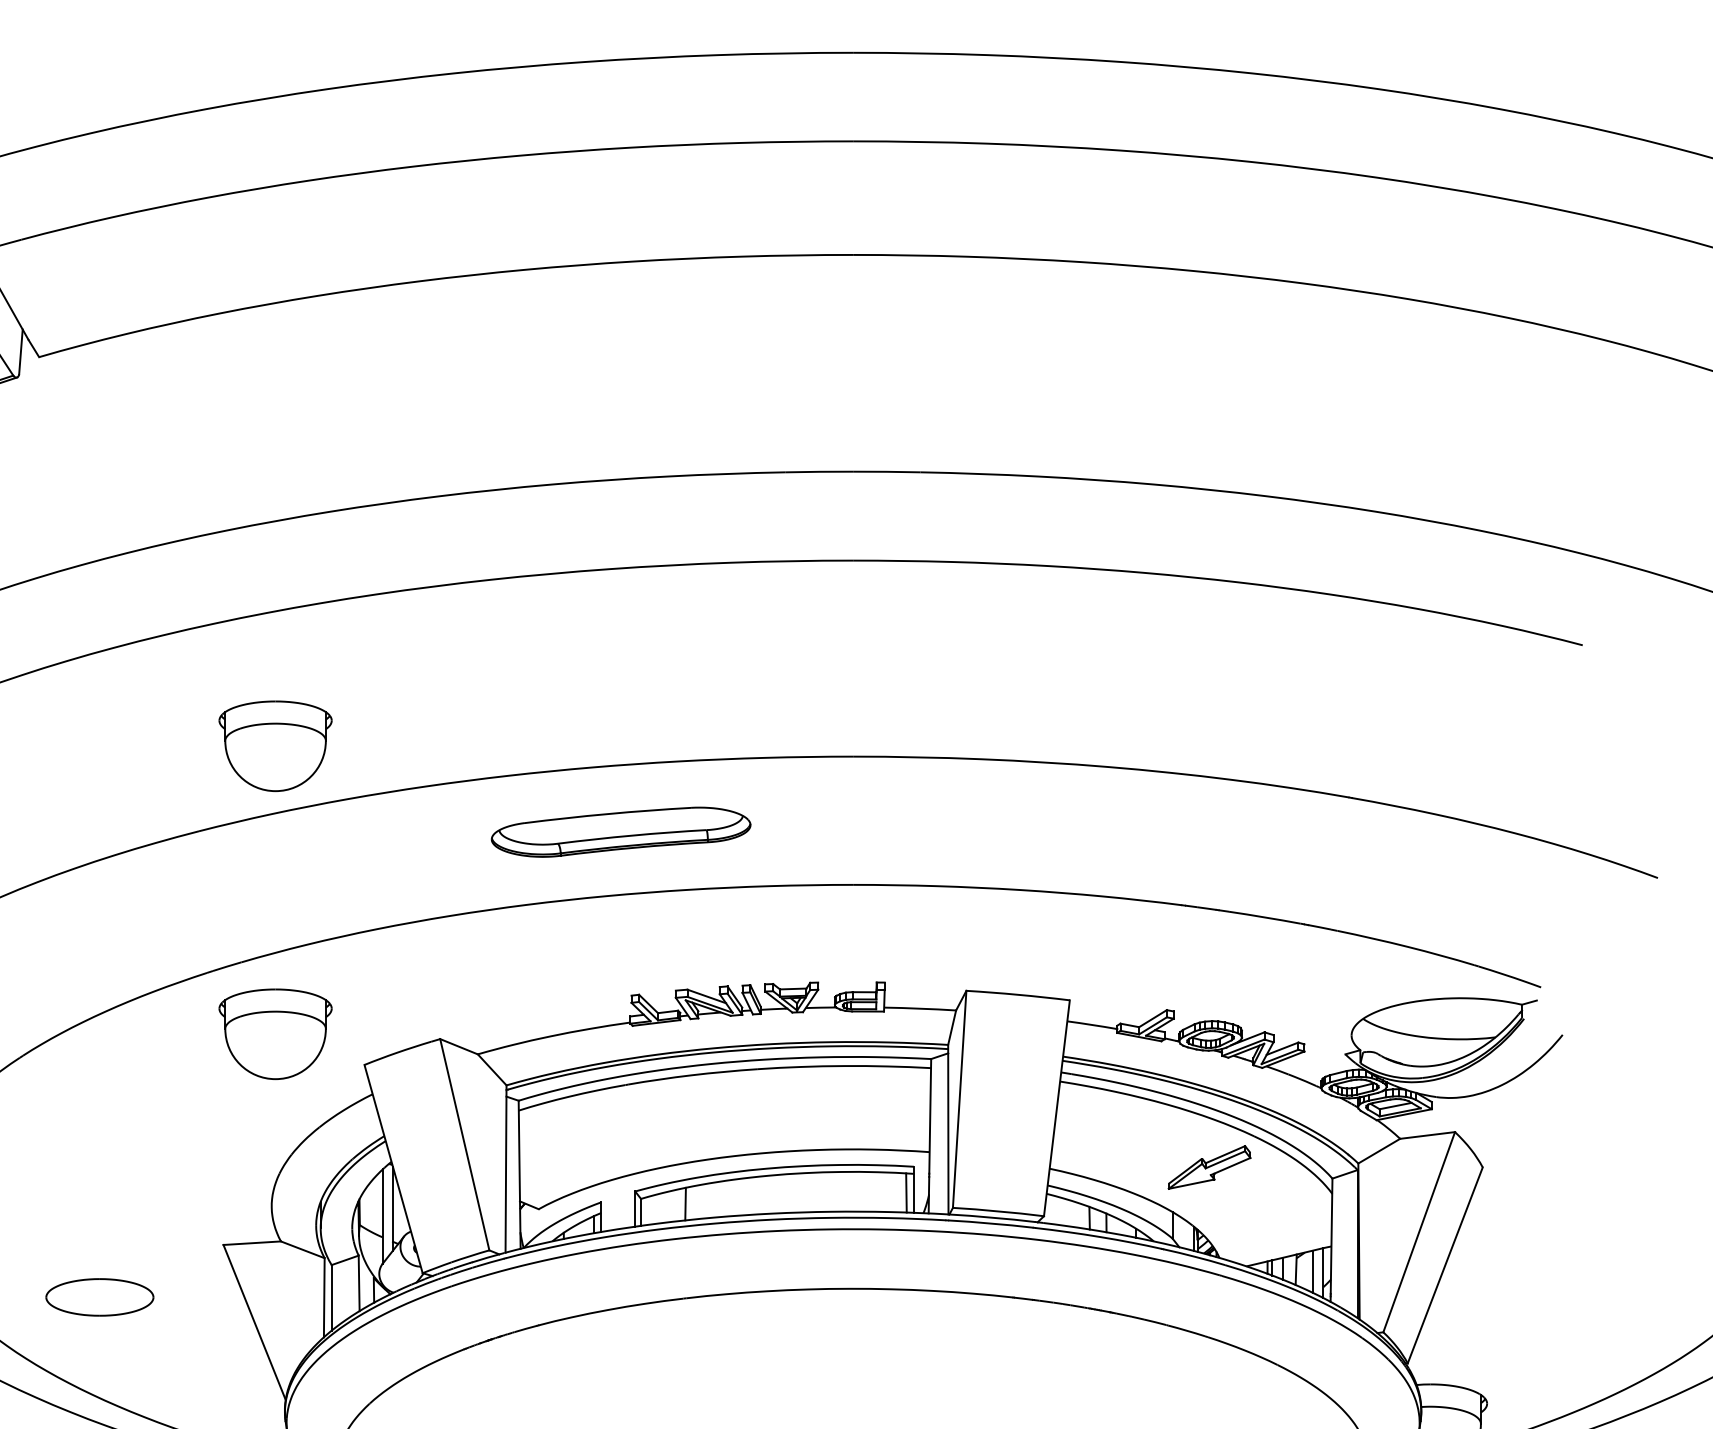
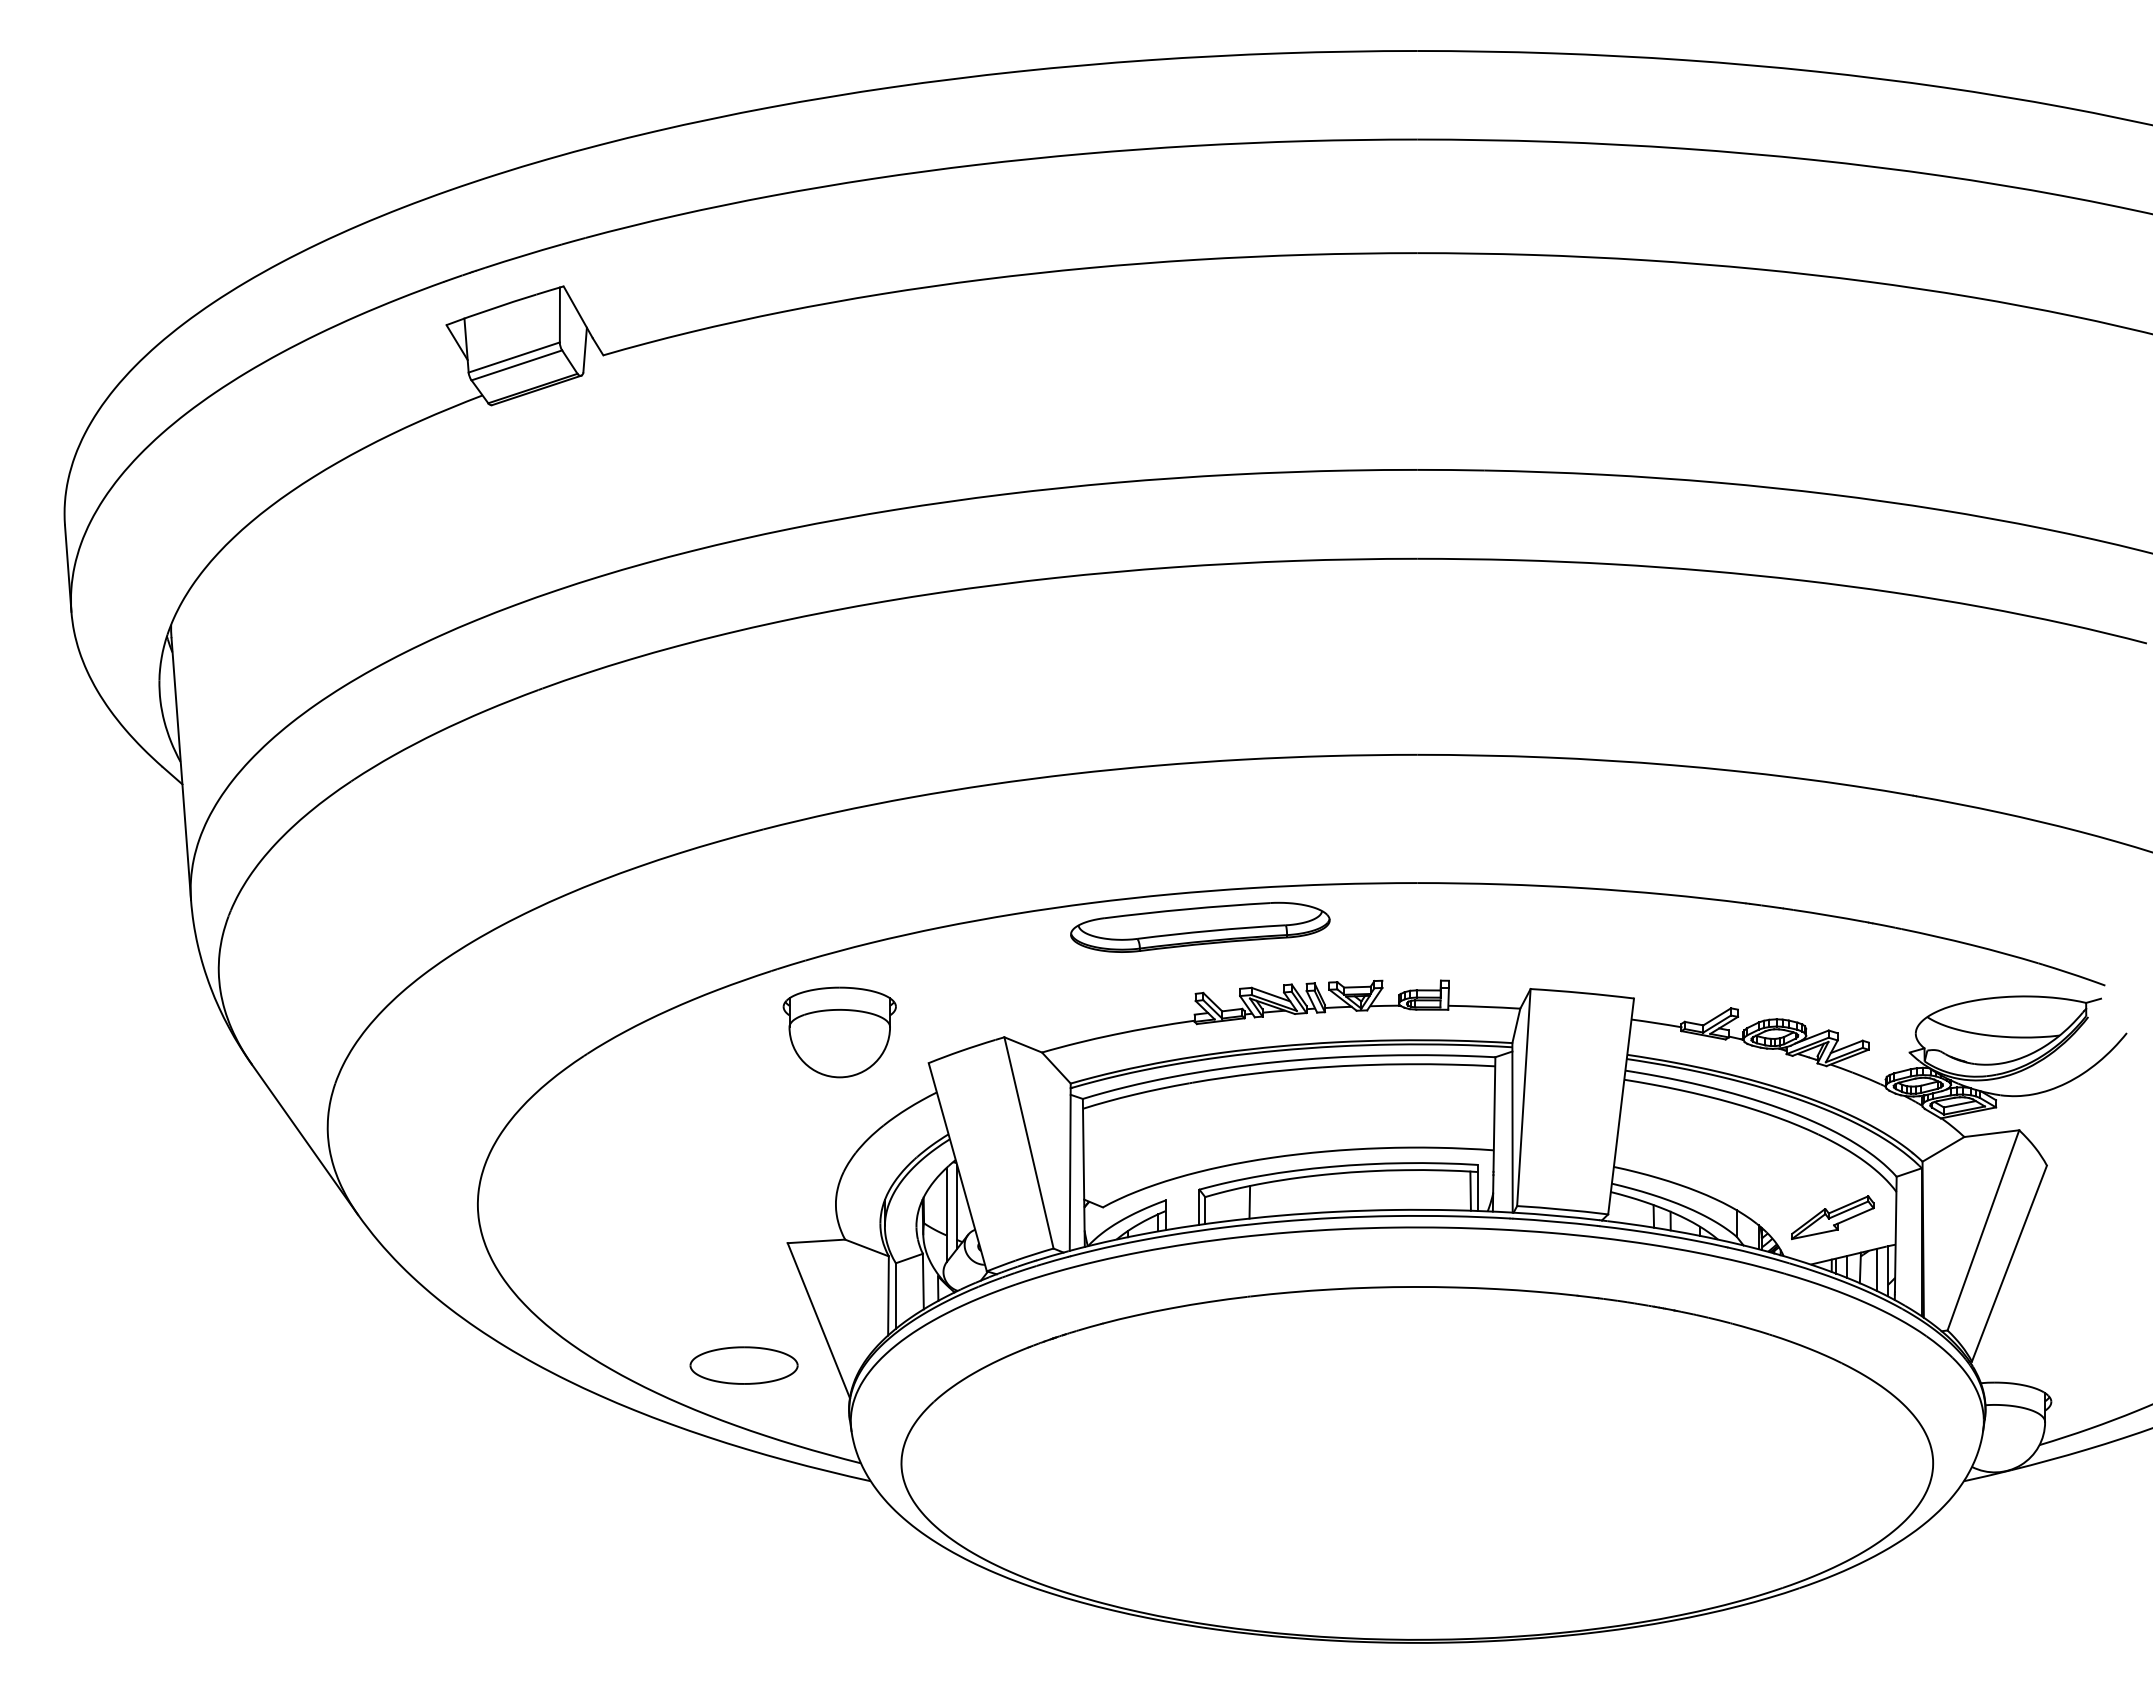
part: (275, 746) -> (839, 744), removed
part: (621, 831) -> (1200, 926), moved
part: (1209, 1167) -> (1832, 1217), moved
part: (99, 1297) -> (743, 1365), moved

